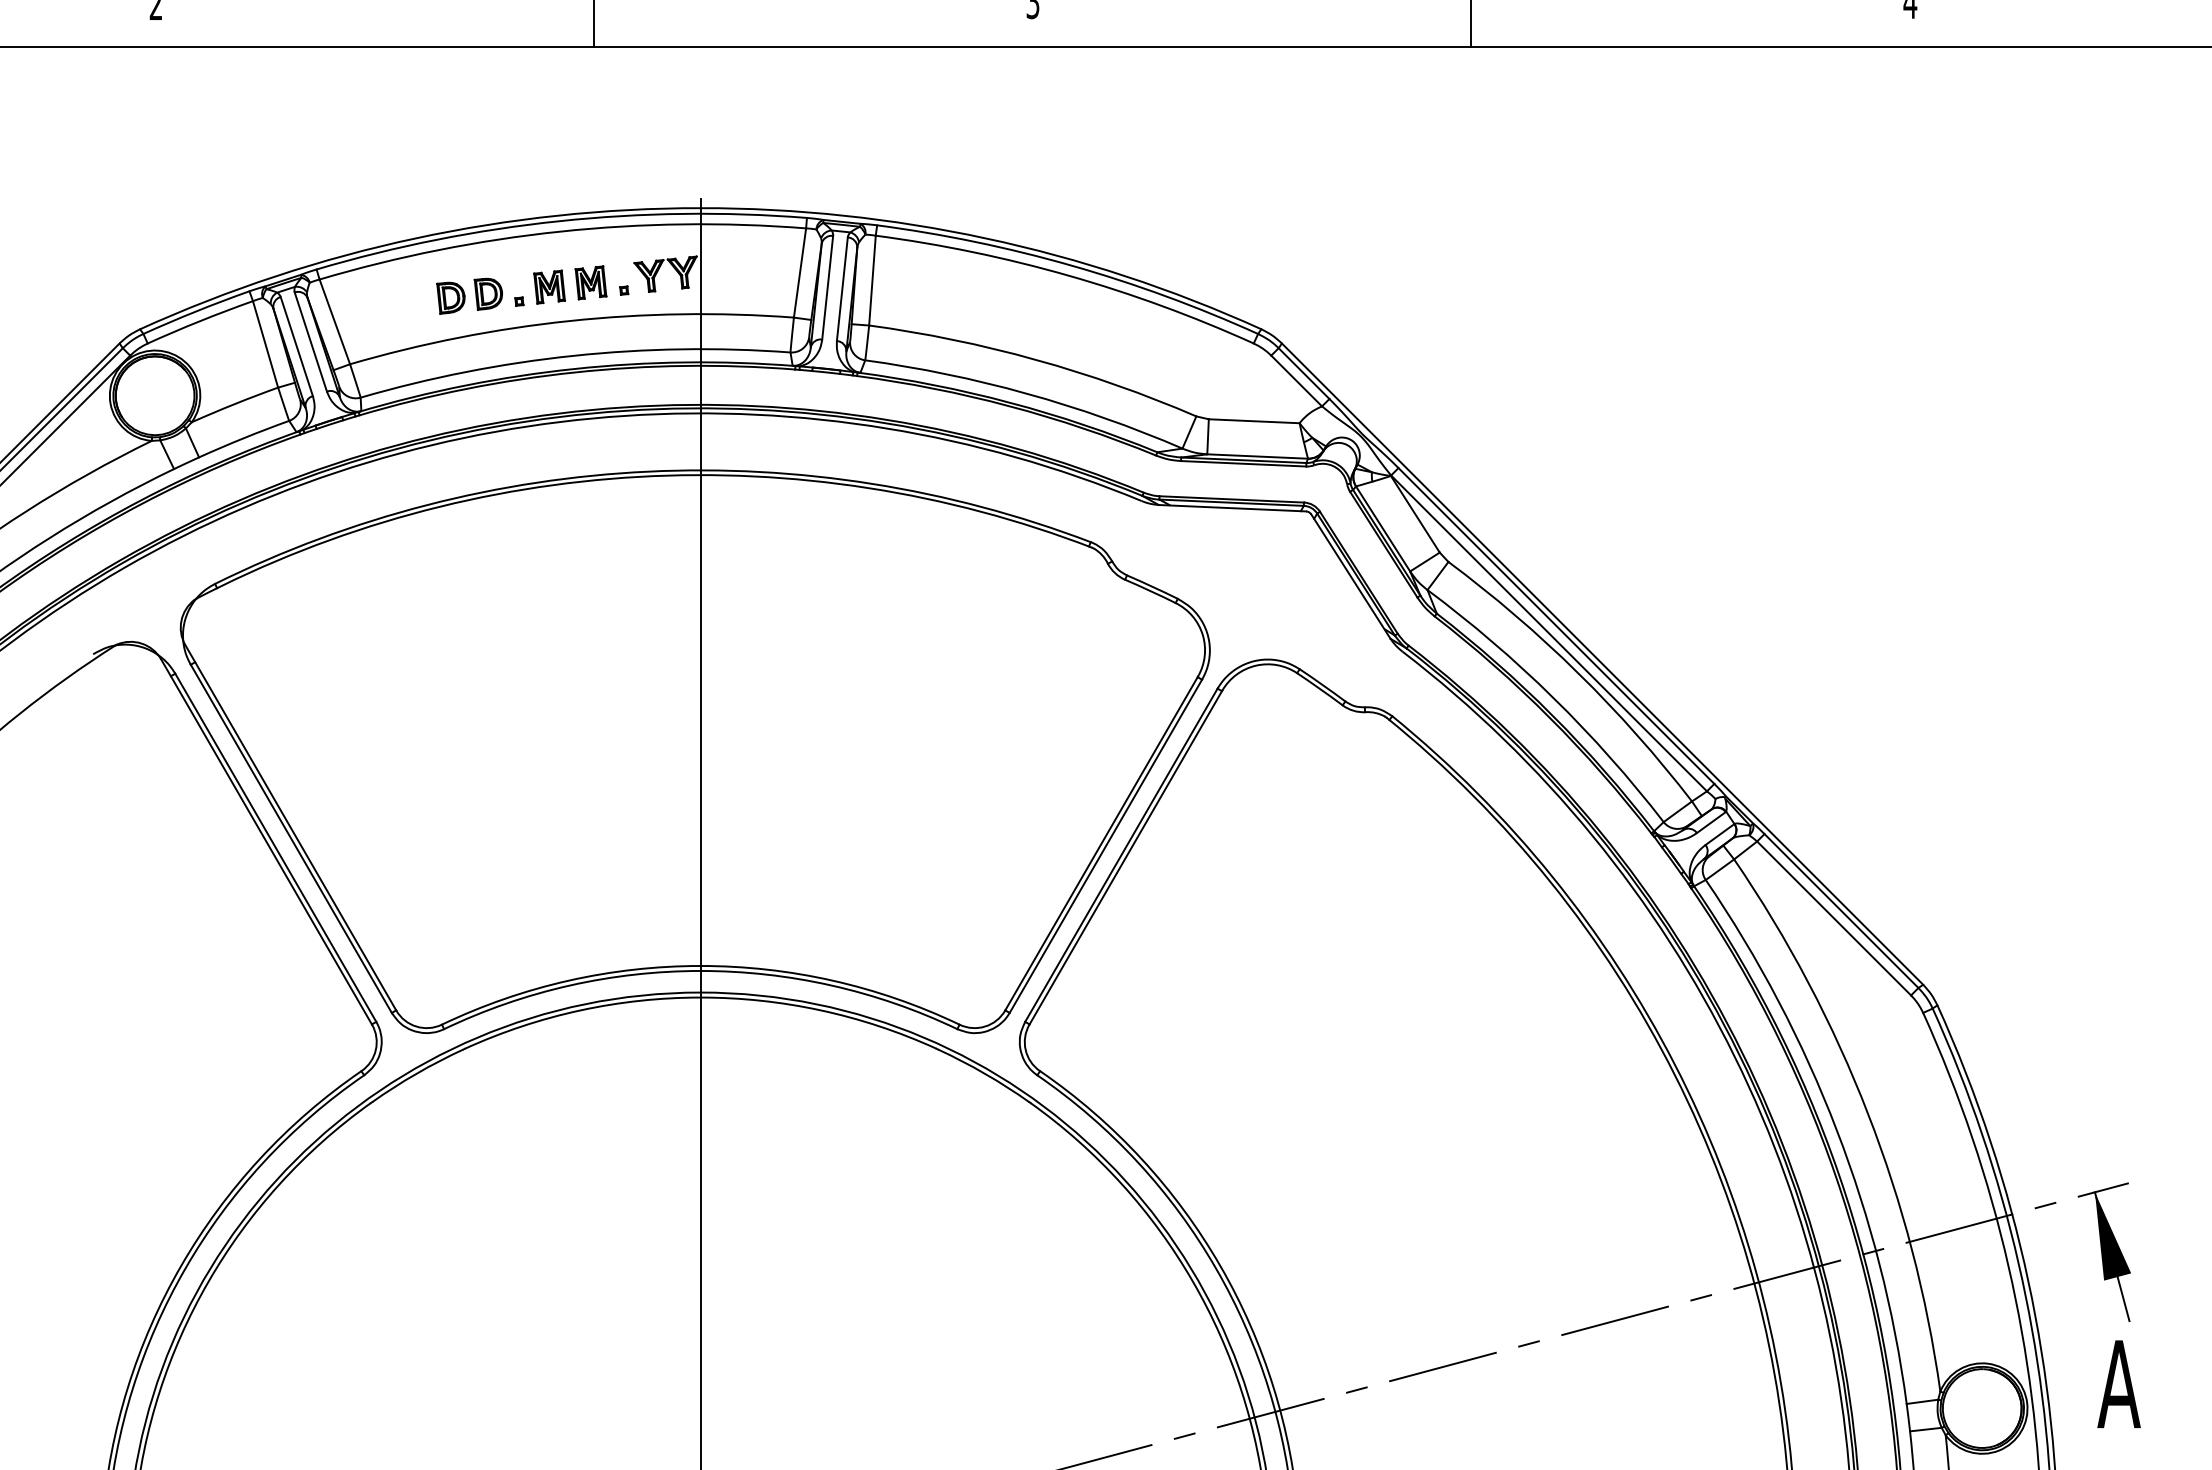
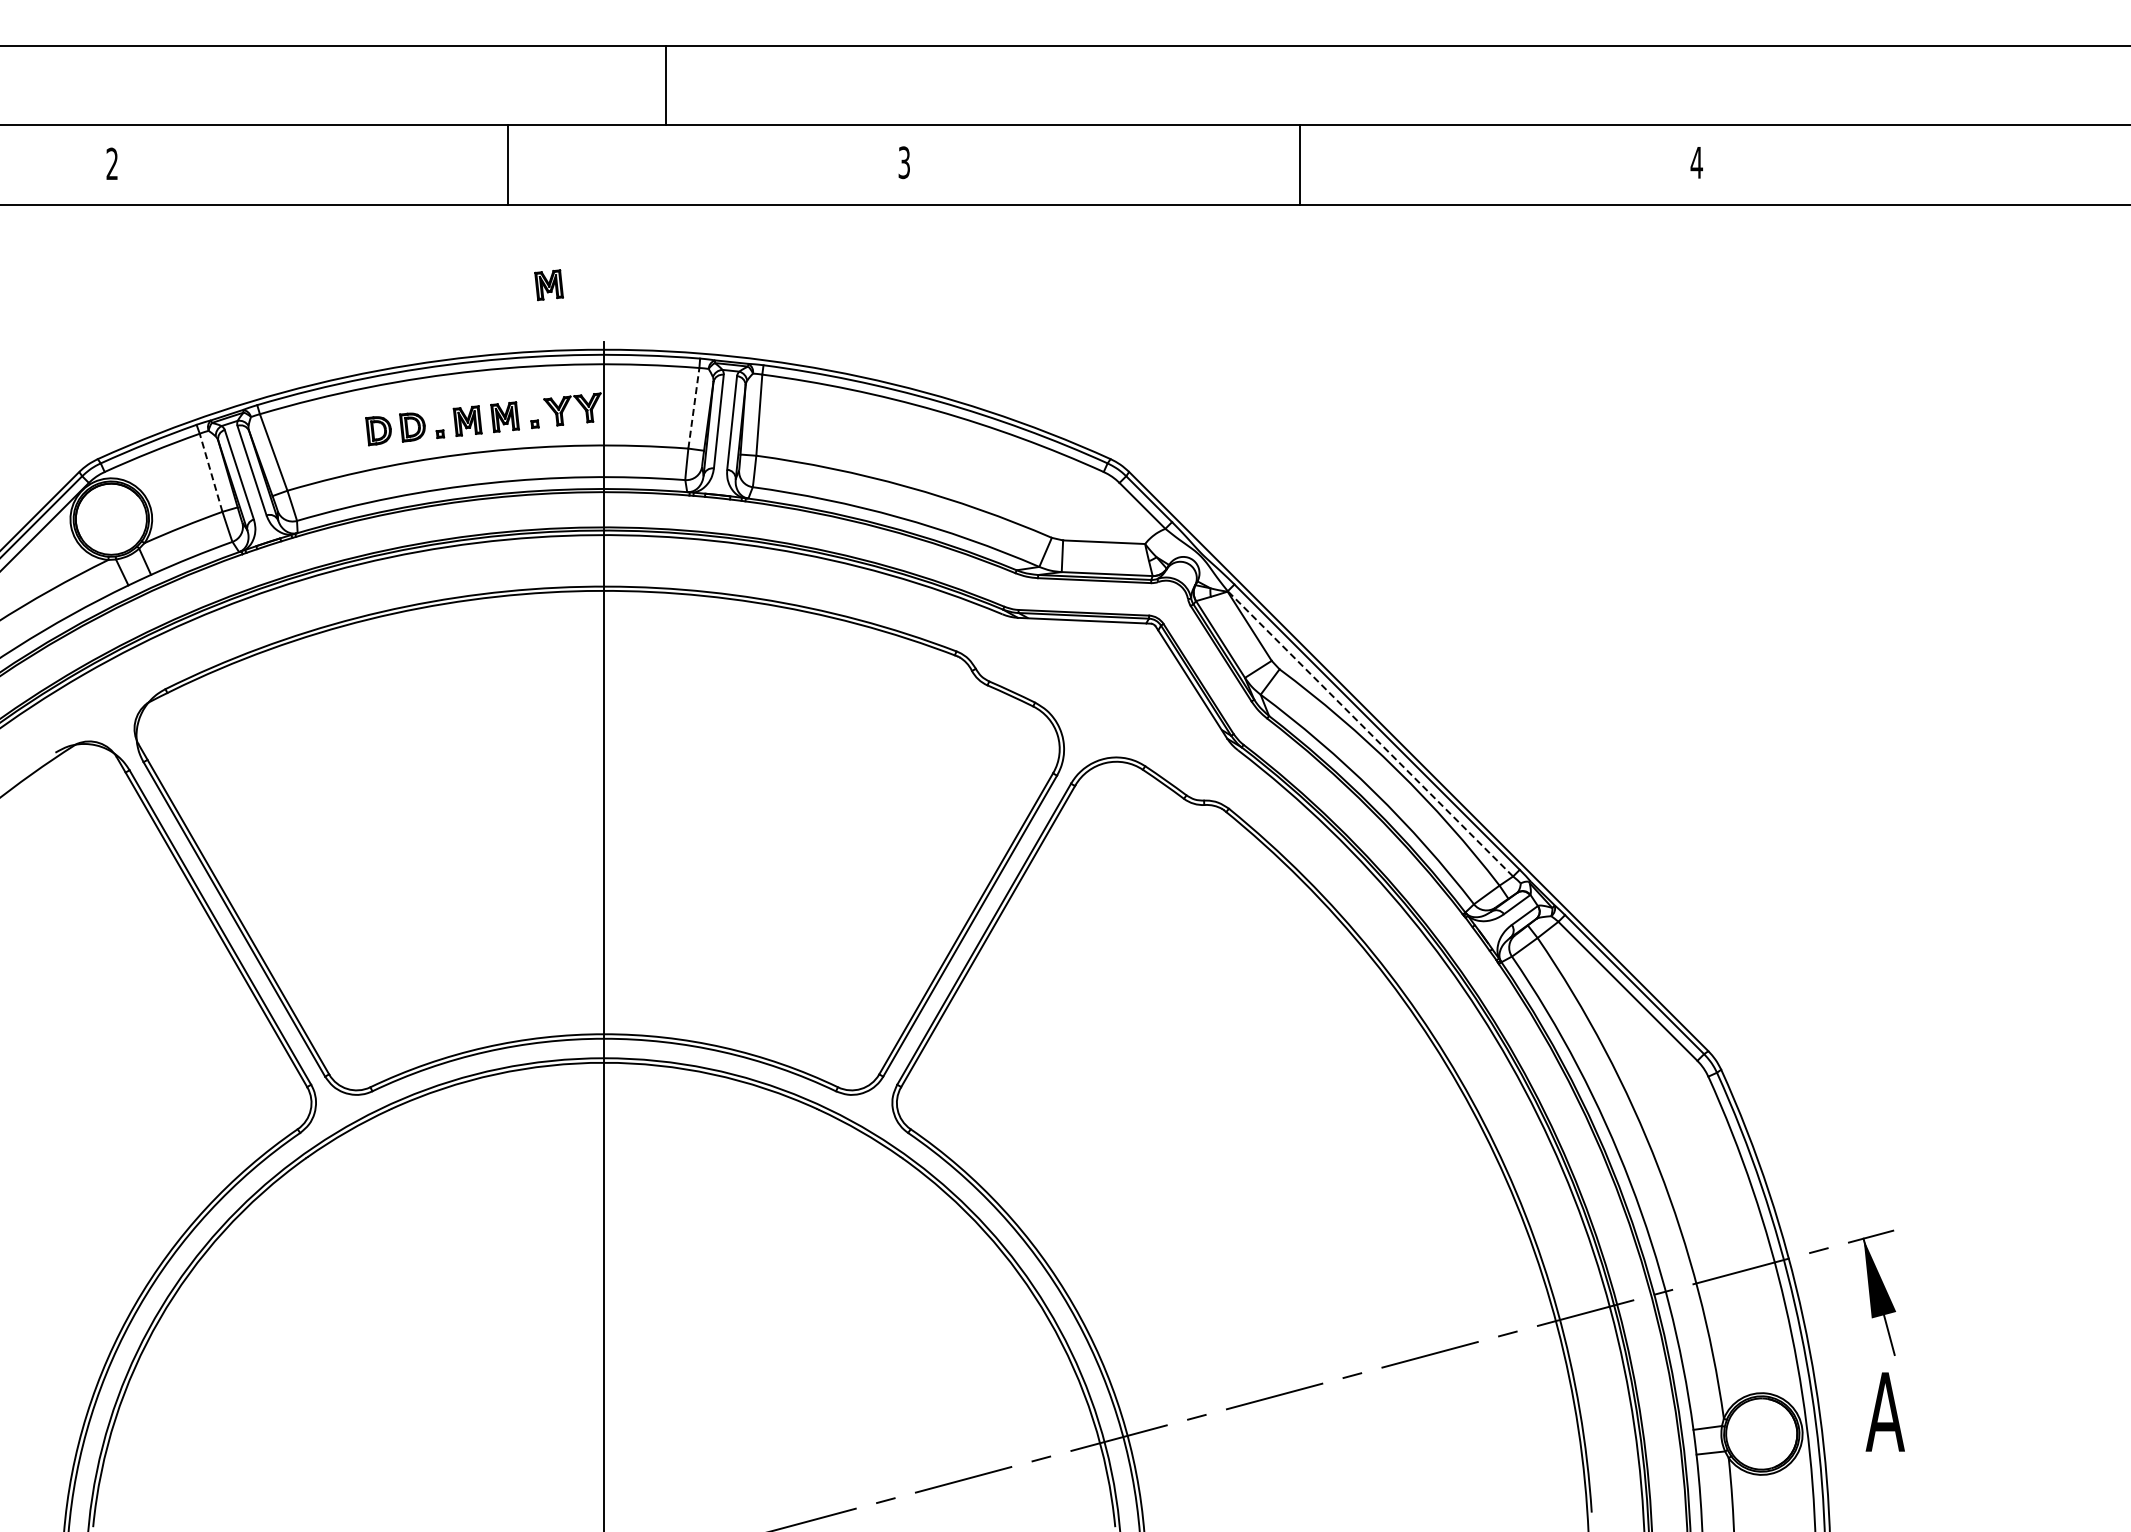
part: (639, 137) -> (548, 285), added
line: (799, 273) -> (693, 408), solid -> dashed
line: (265, 344) -> (211, 472), solid -> dashed
line: (1549, 633) -> (1370, 733), solid -> dashed

